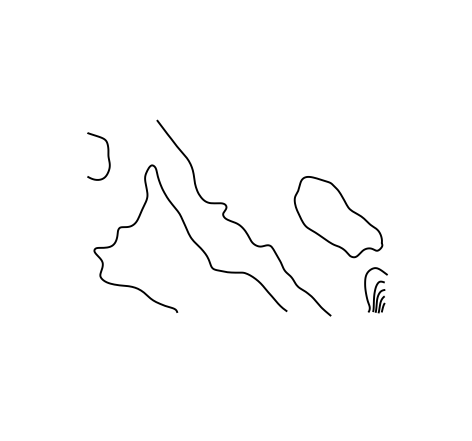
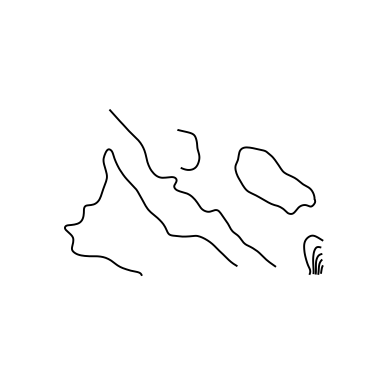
curve: (107, 156) -> (196, 148), moved
part: (375, 290) -> (313, 255), moved

